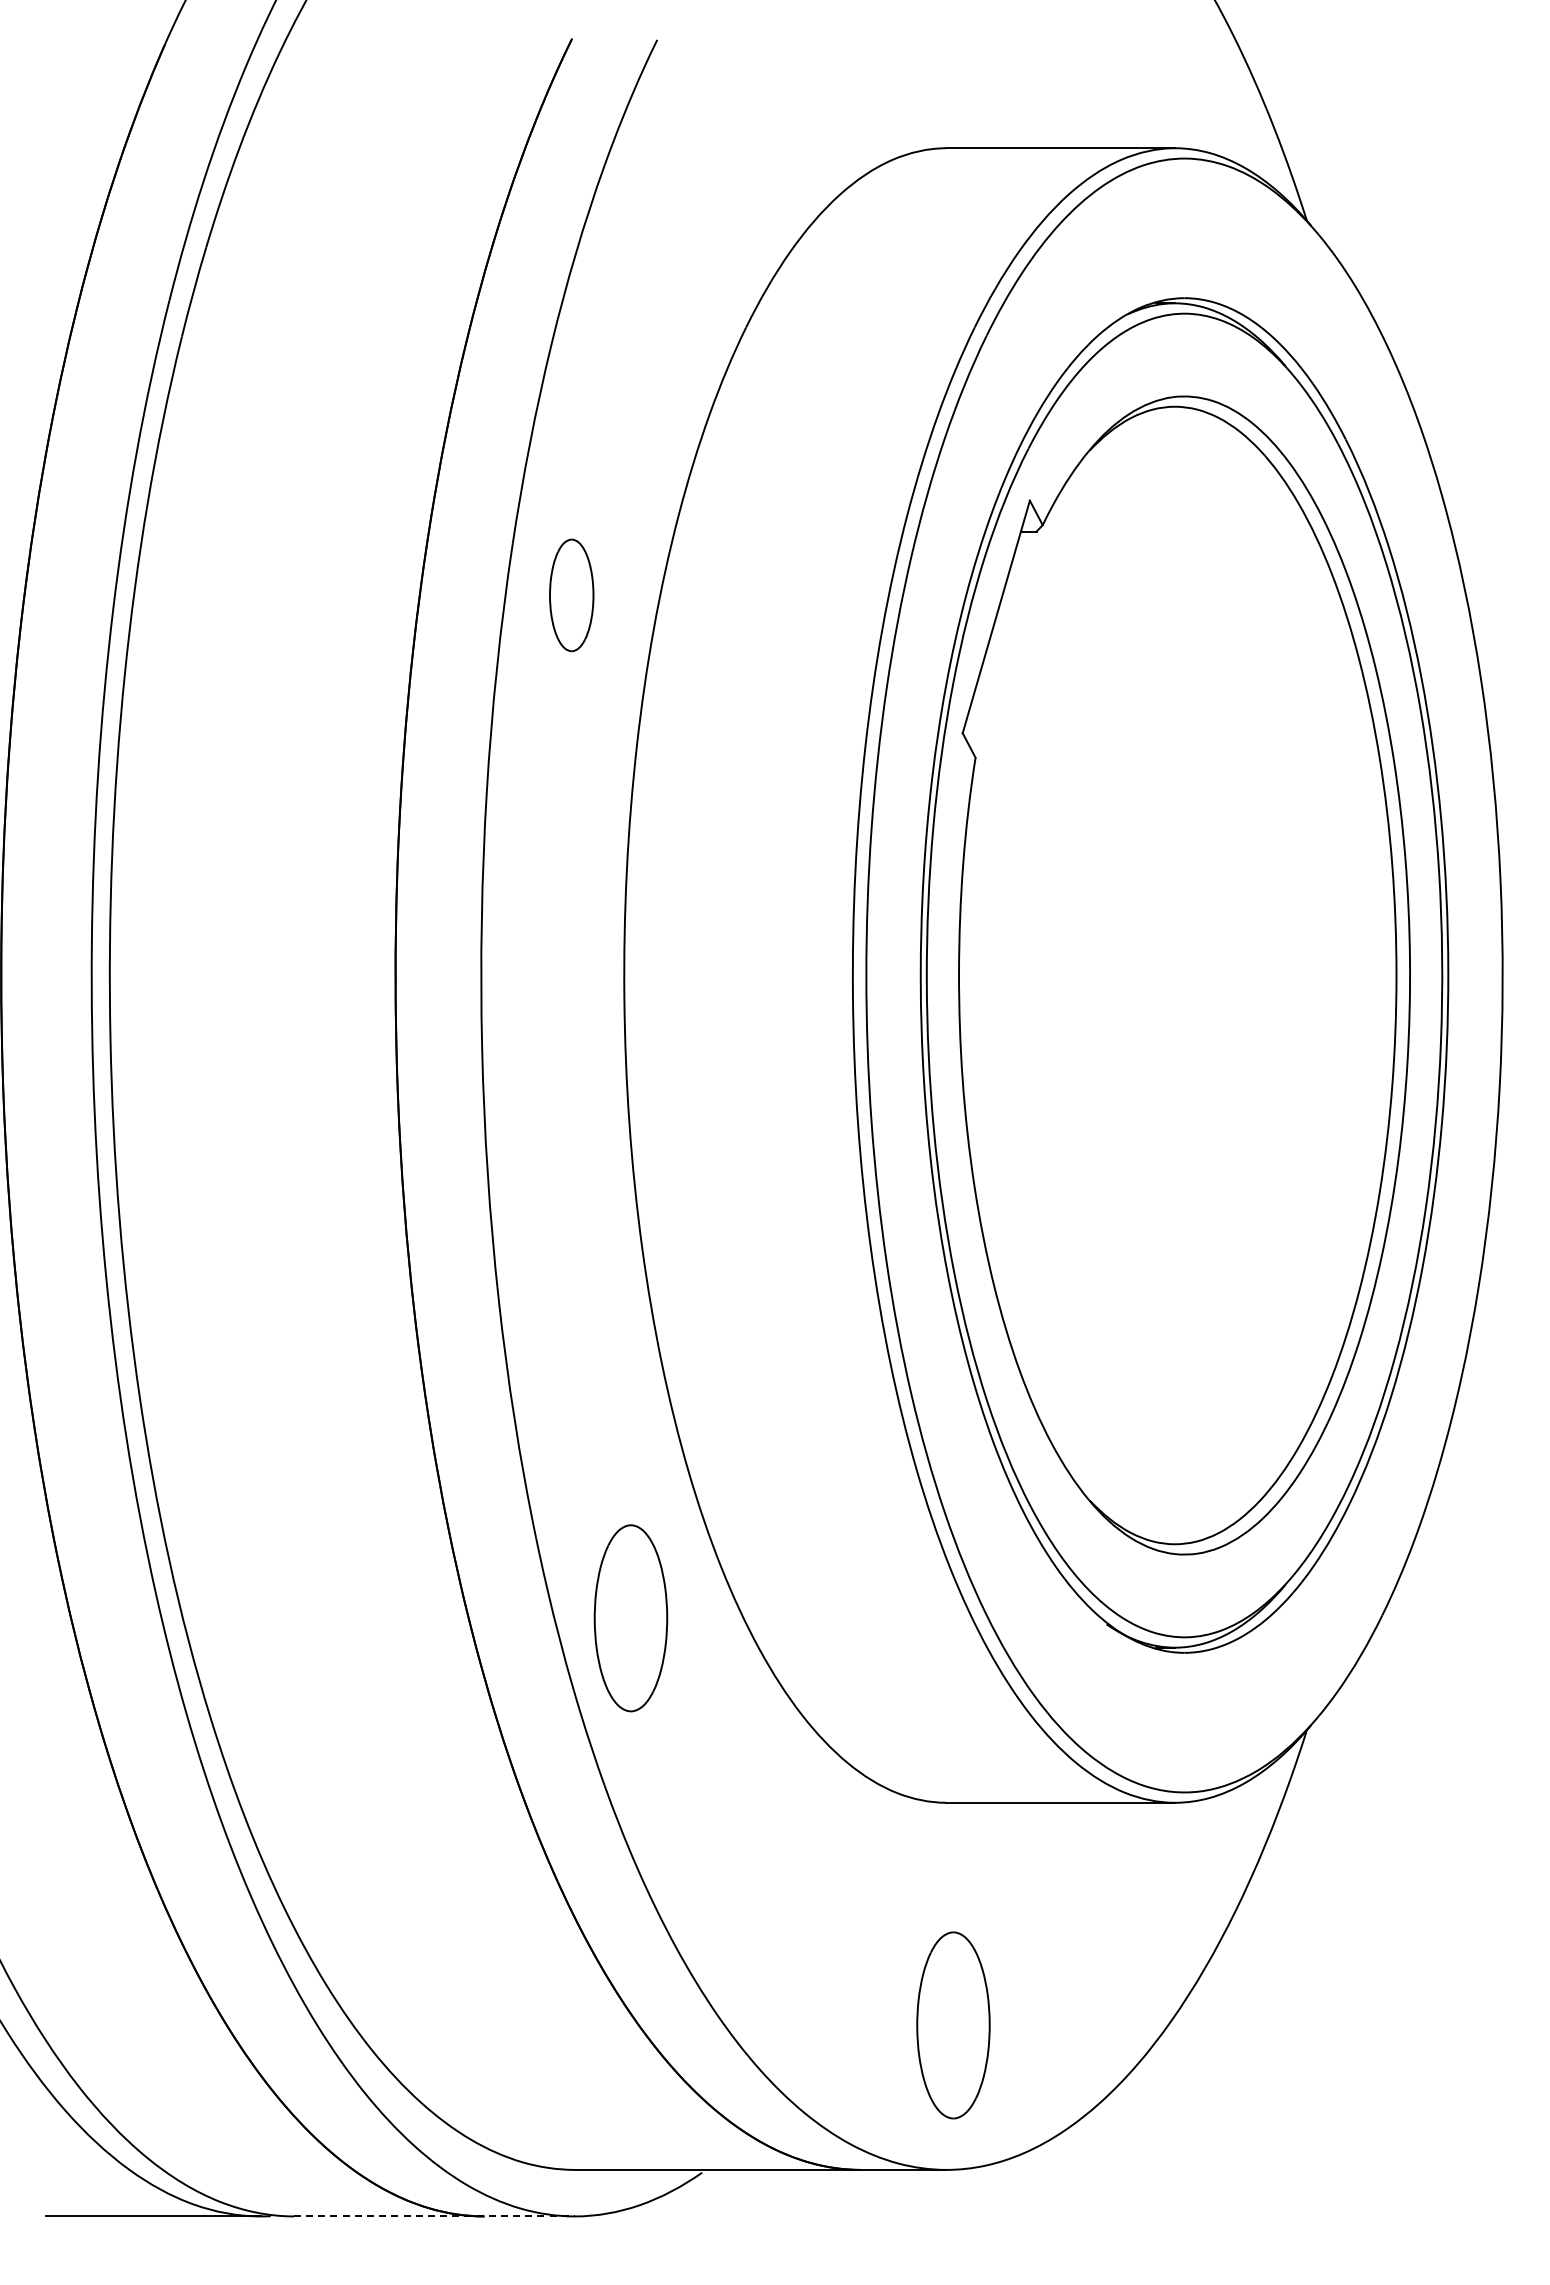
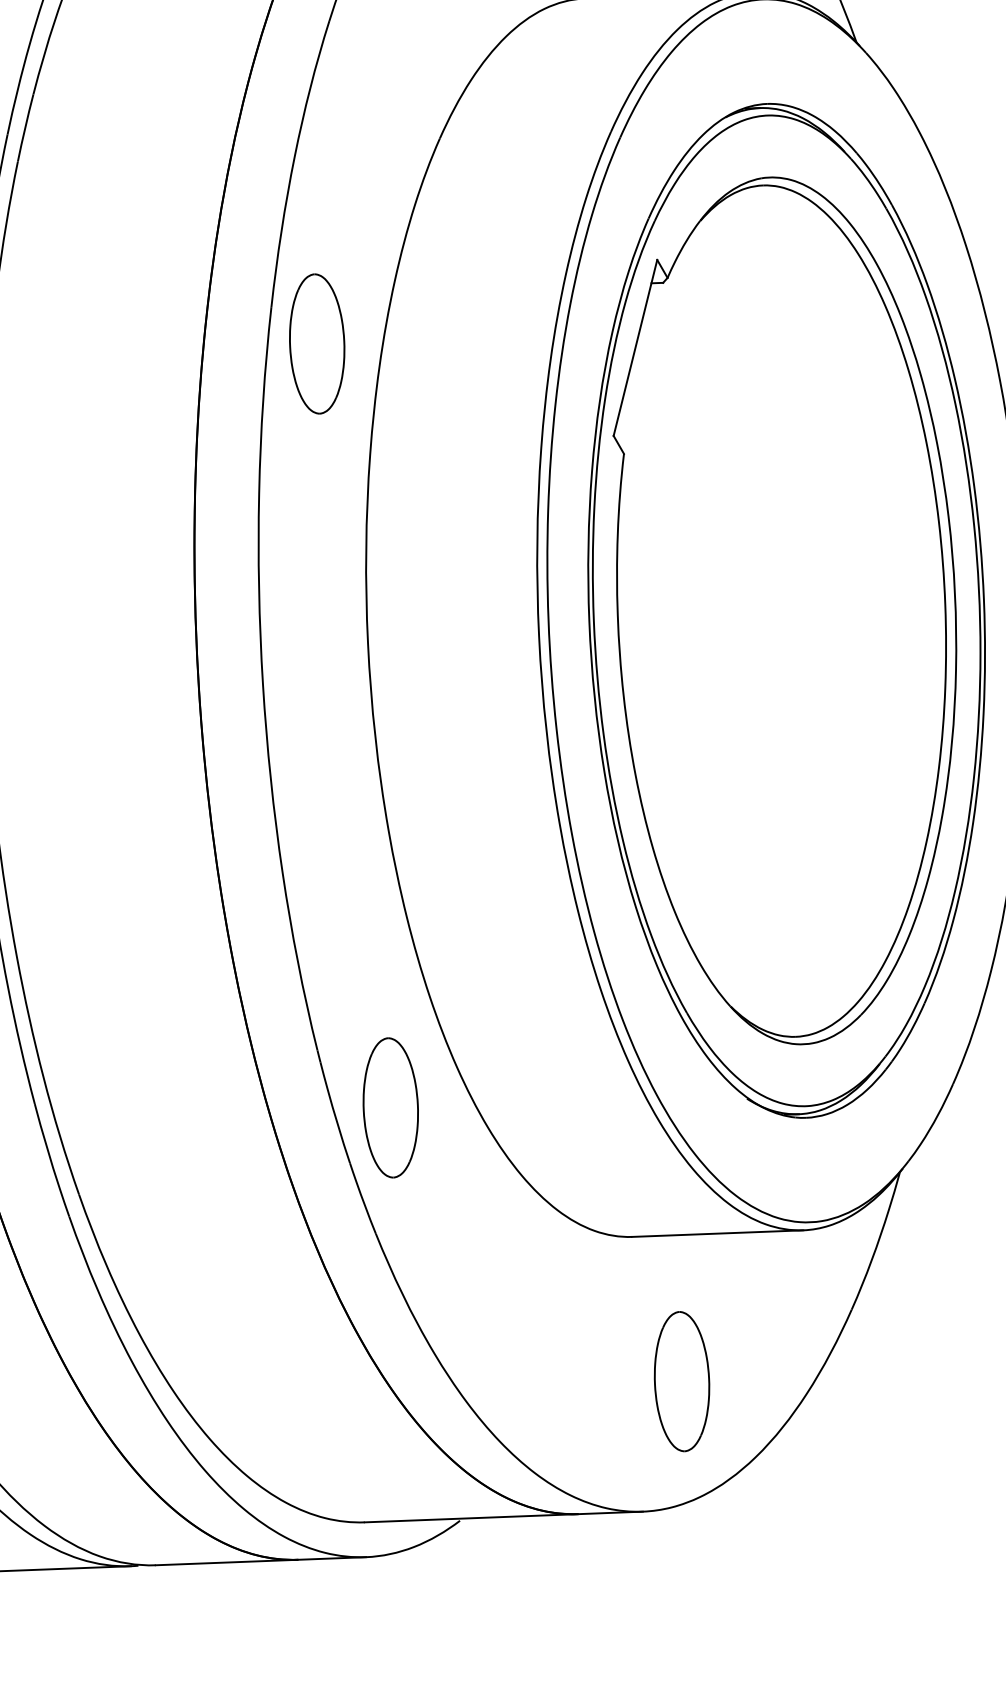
part: (571, 595) -> (316, 344), size x1.67
part: (953, 2025) -> (682, 1381), moved
line: (434, 2216) -> (260, 1561), dashed -> solid

